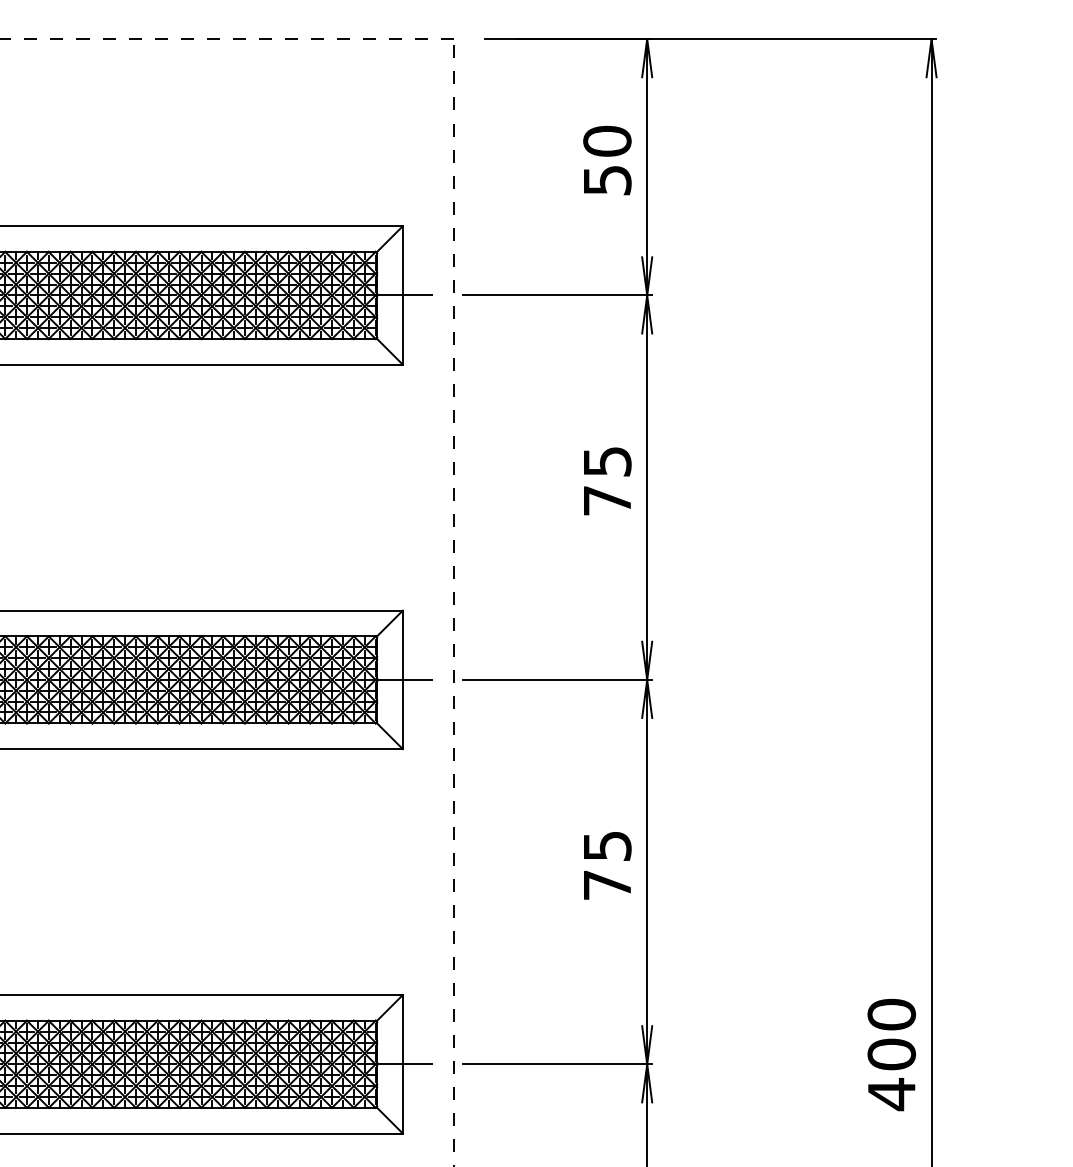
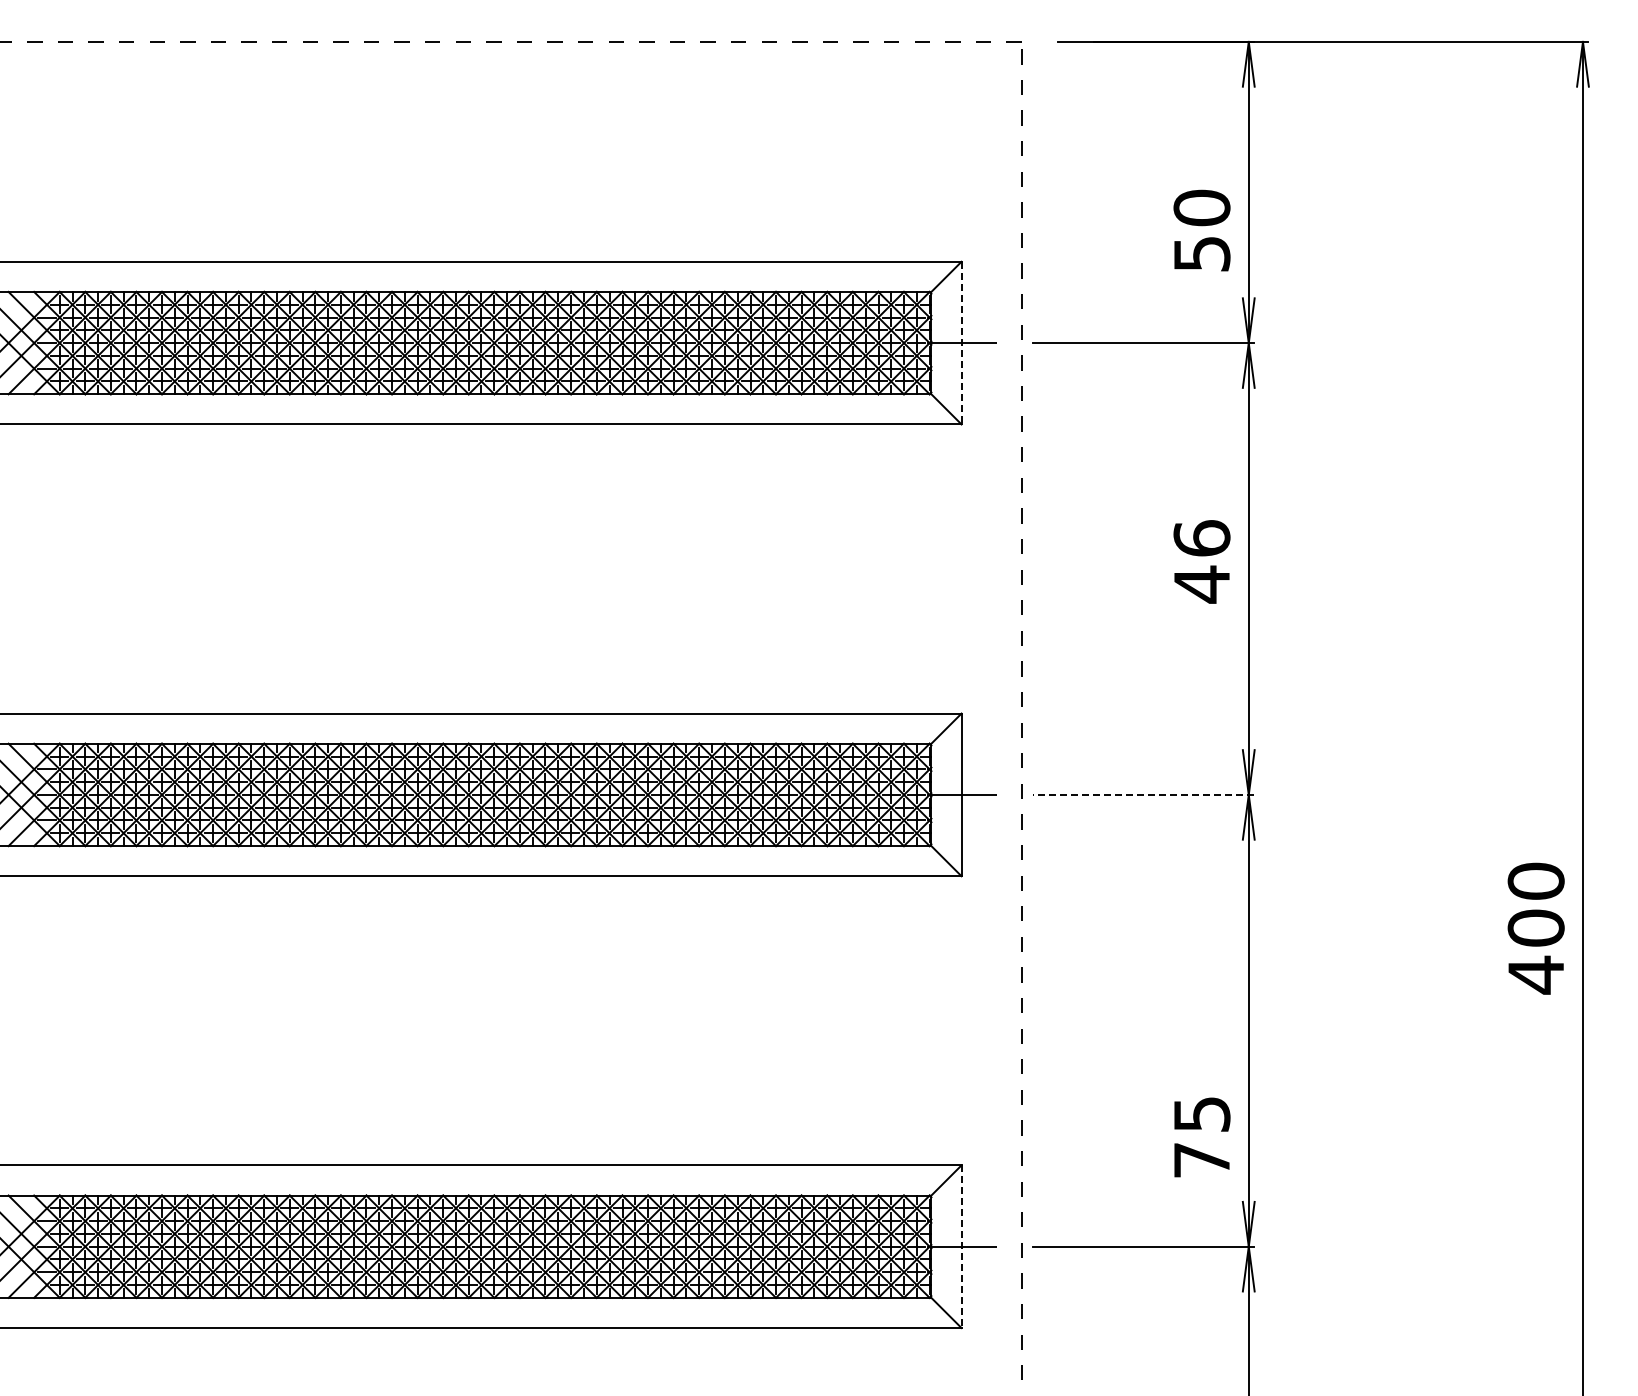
text: (606, 160) -> (1201, 230), moved
line: (402, 295) -> (961, 343), solid -> dashed
text: (606, 481) -> (1201, 561), 75 -> 46
line: (557, 679) -> (1143, 794), solid -> dashed
text: (607, 865) -> (1202, 1137), moved
text: (891, 1054) -> (1535, 928), moved
line: (402, 1064) -> (961, 1247), solid -> dashed

